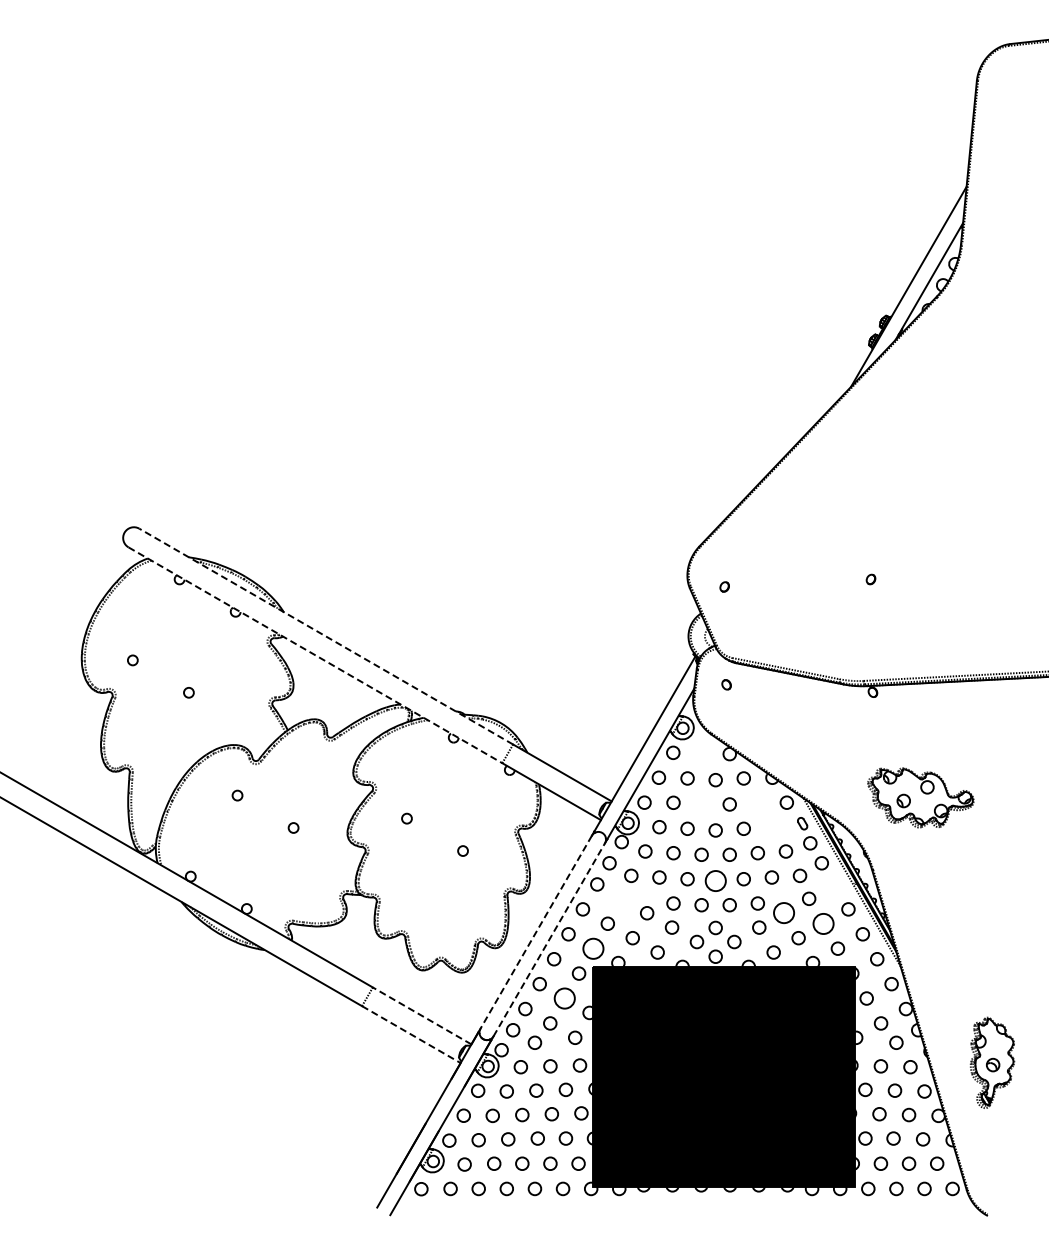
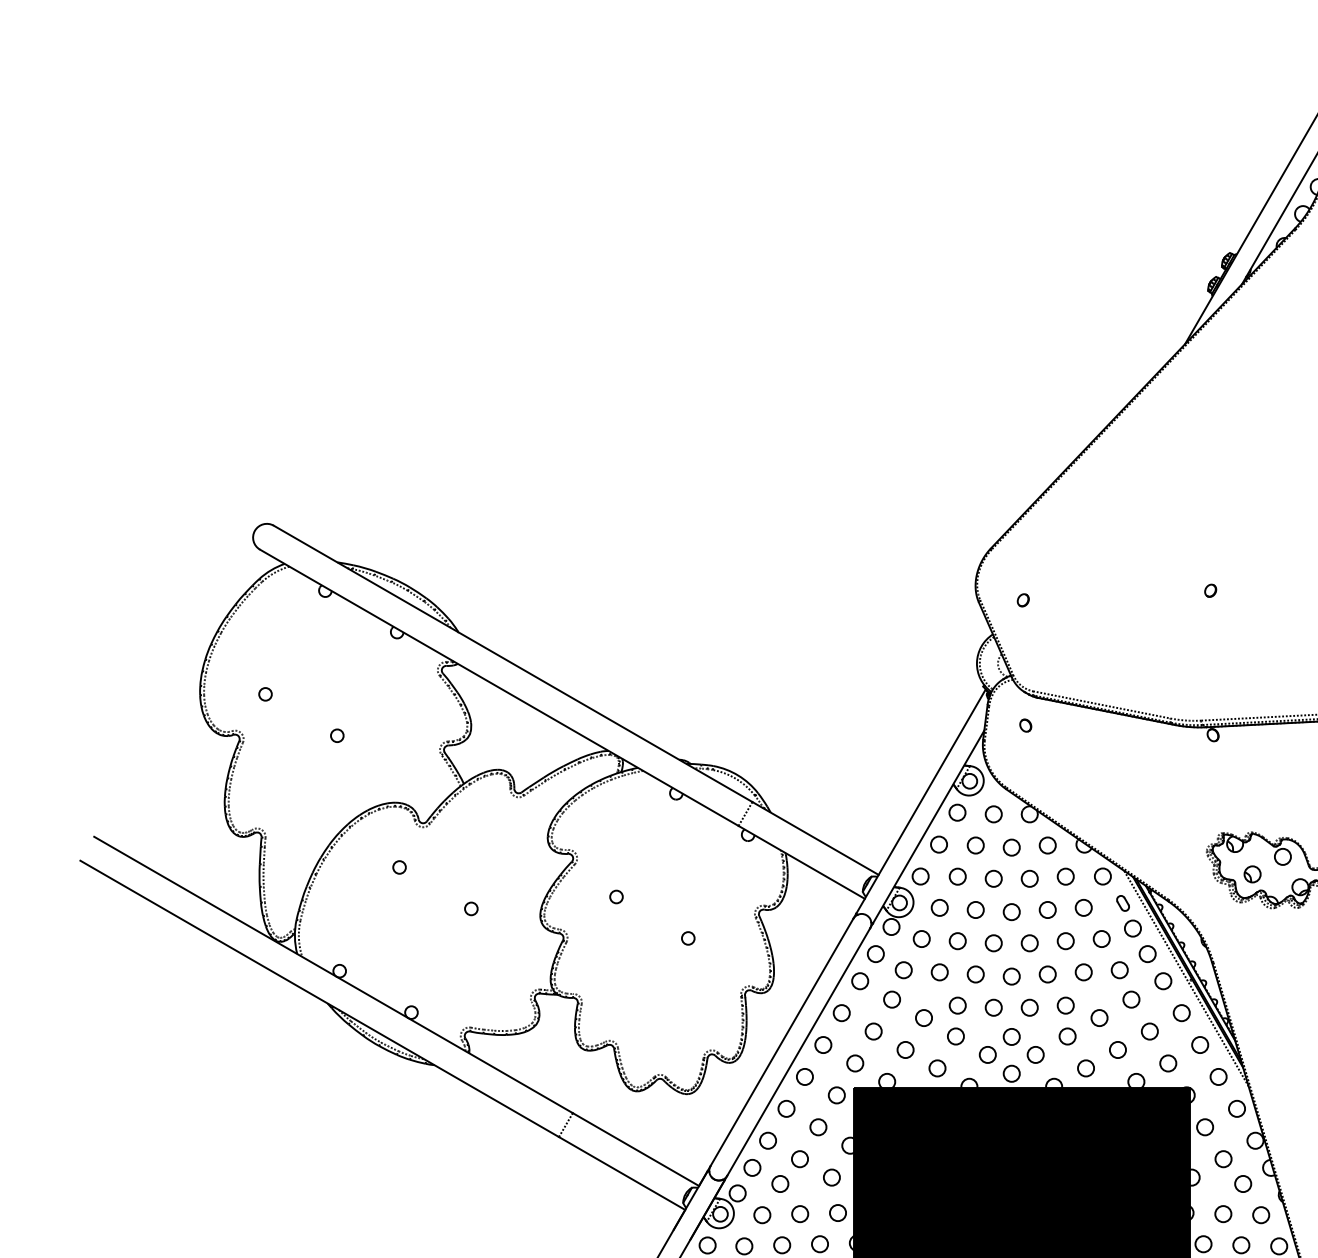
line: (326, 636) -> (513, 663), dashed -> solid
line: (315, 655) -> (499, 688), dashed -> solid
circle: (701, 754) -> (993, 814), added
circle: (757, 802) -> (1065, 876), added
circle: (701, 804) -> (993, 878), added
circle: (771, 827) -> (1083, 908), added
circle: (715, 880) -> (1011, 976), size x0.62
circle: (833, 884) -> (1162, 981), added
circle: (622, 898) -> (892, 999), added
circle: (784, 913) -> (1099, 1018), size x0.62
circle: (823, 923) -> (1149, 1031), size x0.62
line: (536, 932) -> (782, 1042), dashed -> solid
line: (549, 939) -> (798, 1051), dashed -> solid
circle: (593, 948) -> (855, 1063), size x0.62
circle: (564, 998) -> (818, 1127), size x0.62
line: (422, 1015) -> (636, 1149), dashed -> solid
line: (411, 1034) -> (622, 1173), dashed -> solid

